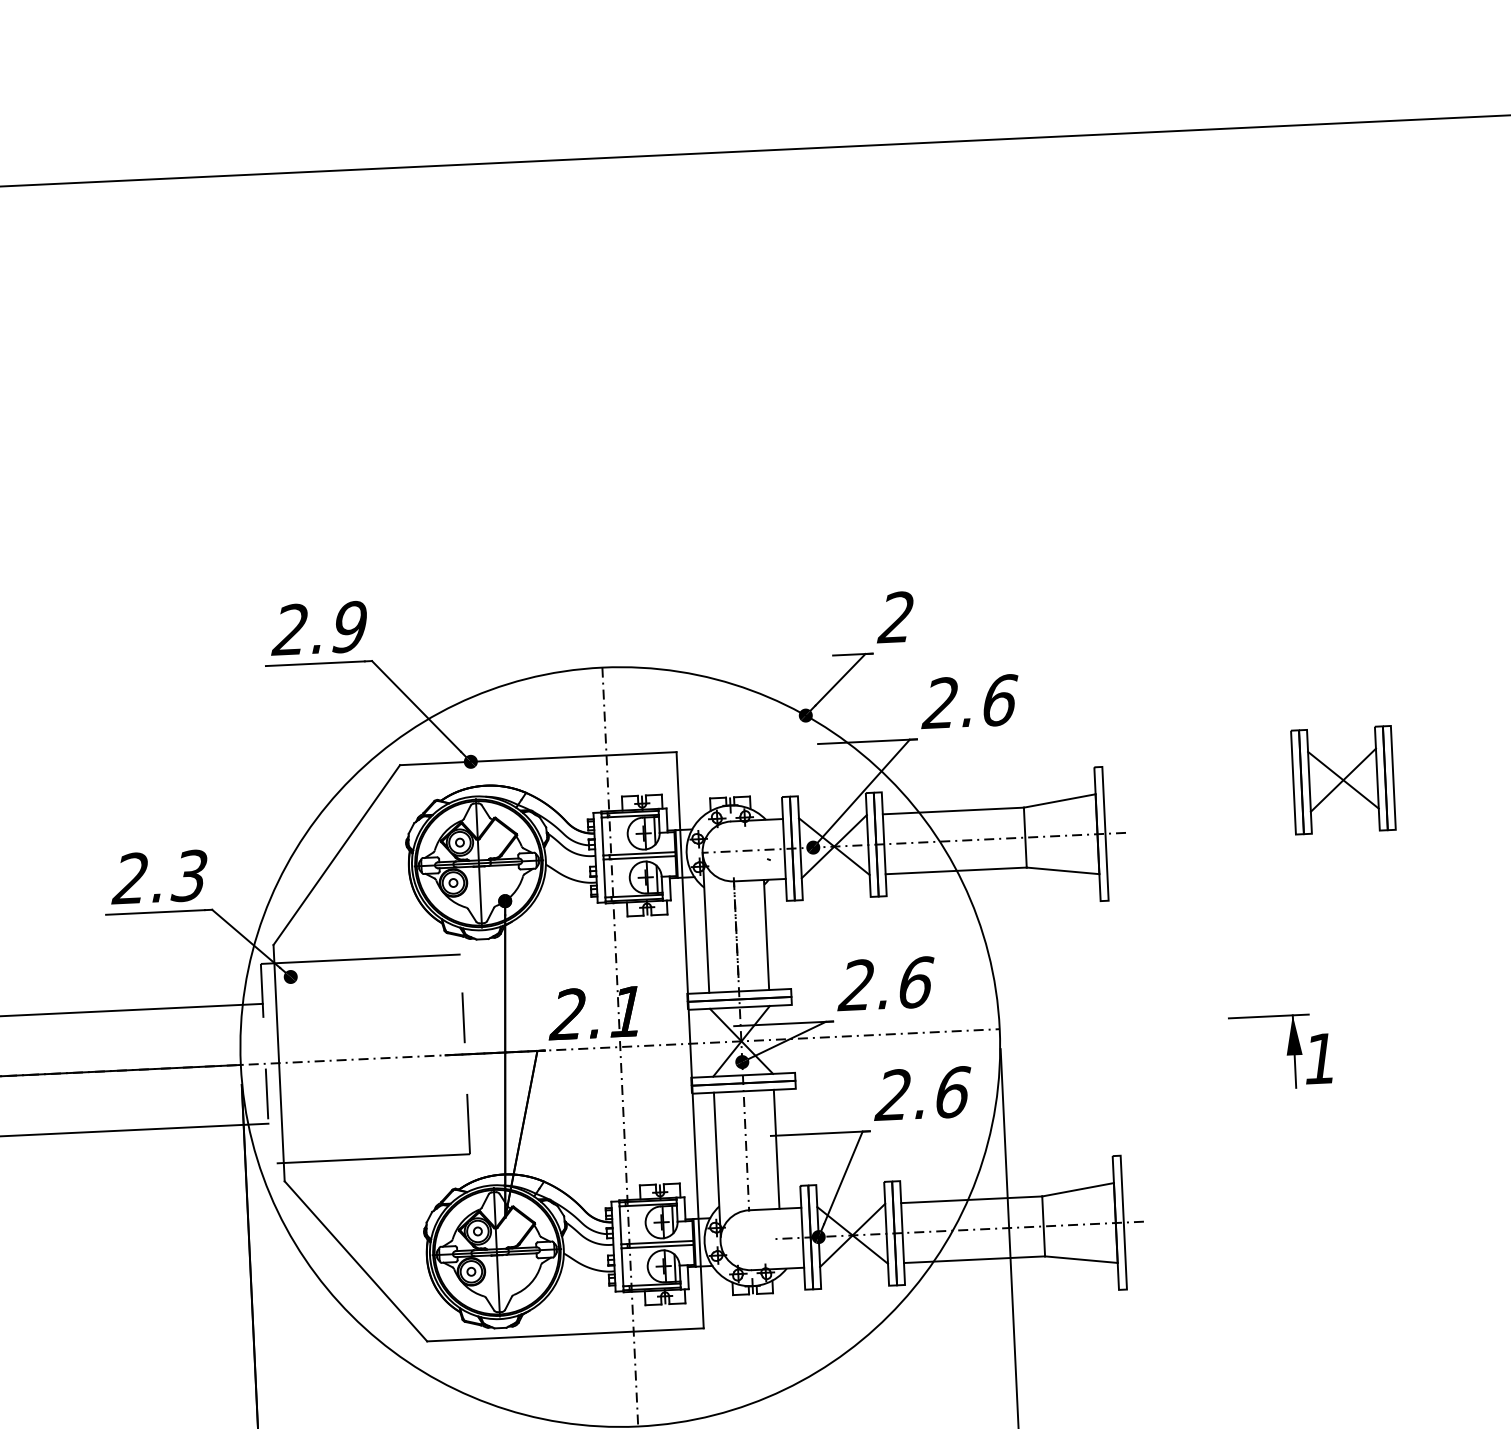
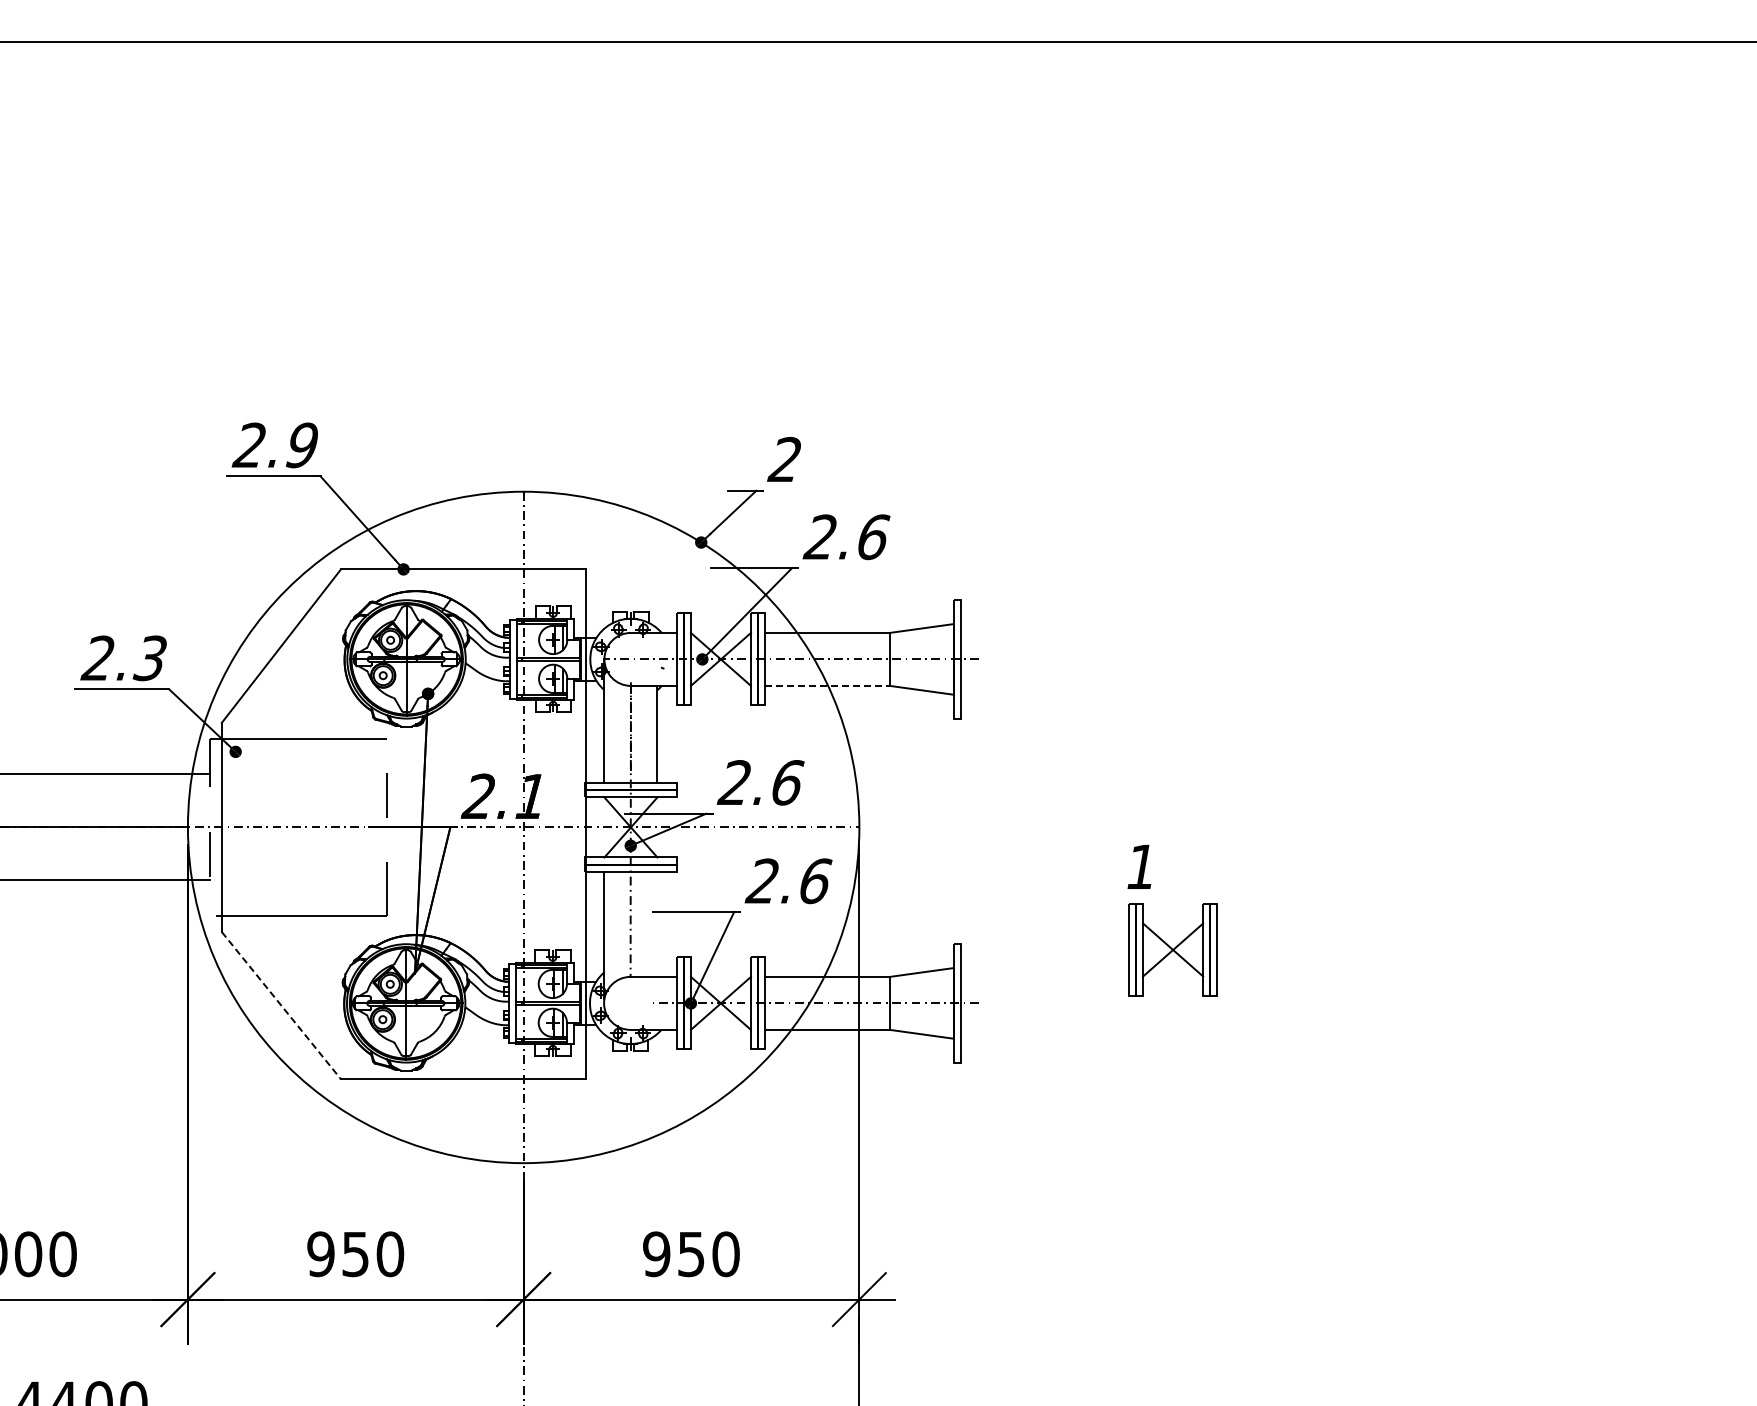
part: (1342, 779) -> (1172, 949), moved
line: (957, 870) -> (828, 685), solid -> dashed
part: (1286, 1054) -> (1111, 861), removed
line: (776, 1148) -> (657, 923), removed
line: (356, 1261) -> (281, 1005), solid -> dashed

